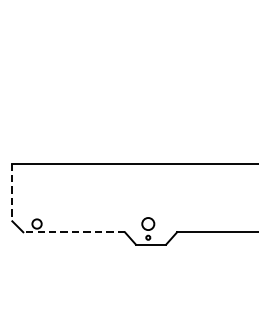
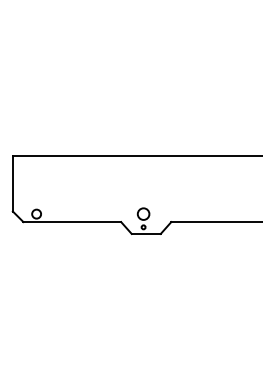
line: (11, 192) -> (12, 183), dashed -> solid
line: (74, 232) -> (72, 222), dashed -> solid

